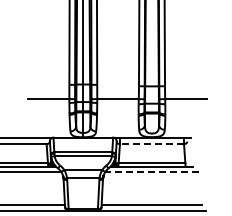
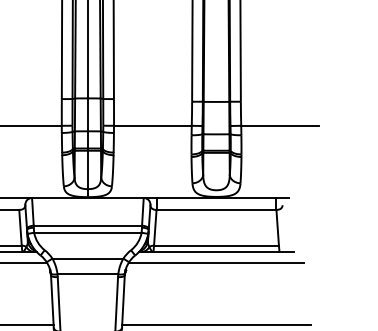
line: (151, 144) -> (215, 210), dashed -> solid
line: (151, 172) -> (215, 263), dashed -> solid

